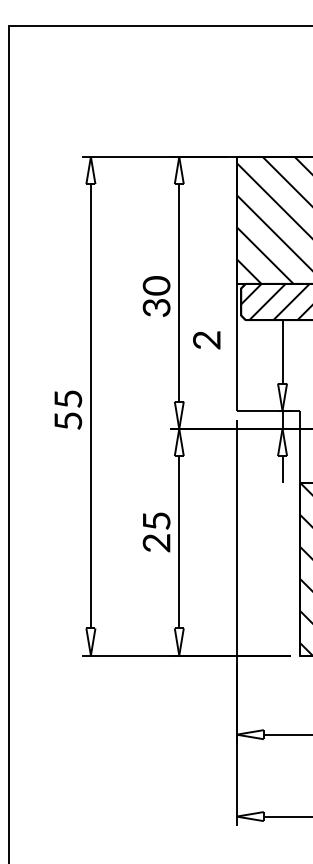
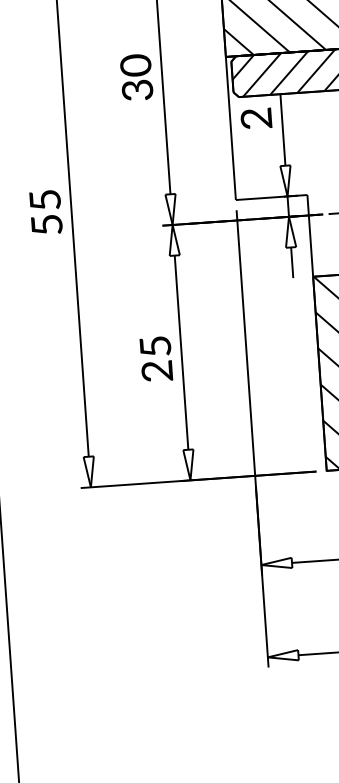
text: (206, 340) -> (256, 118), moved
text: (156, 532) -> (156, 359), moved

